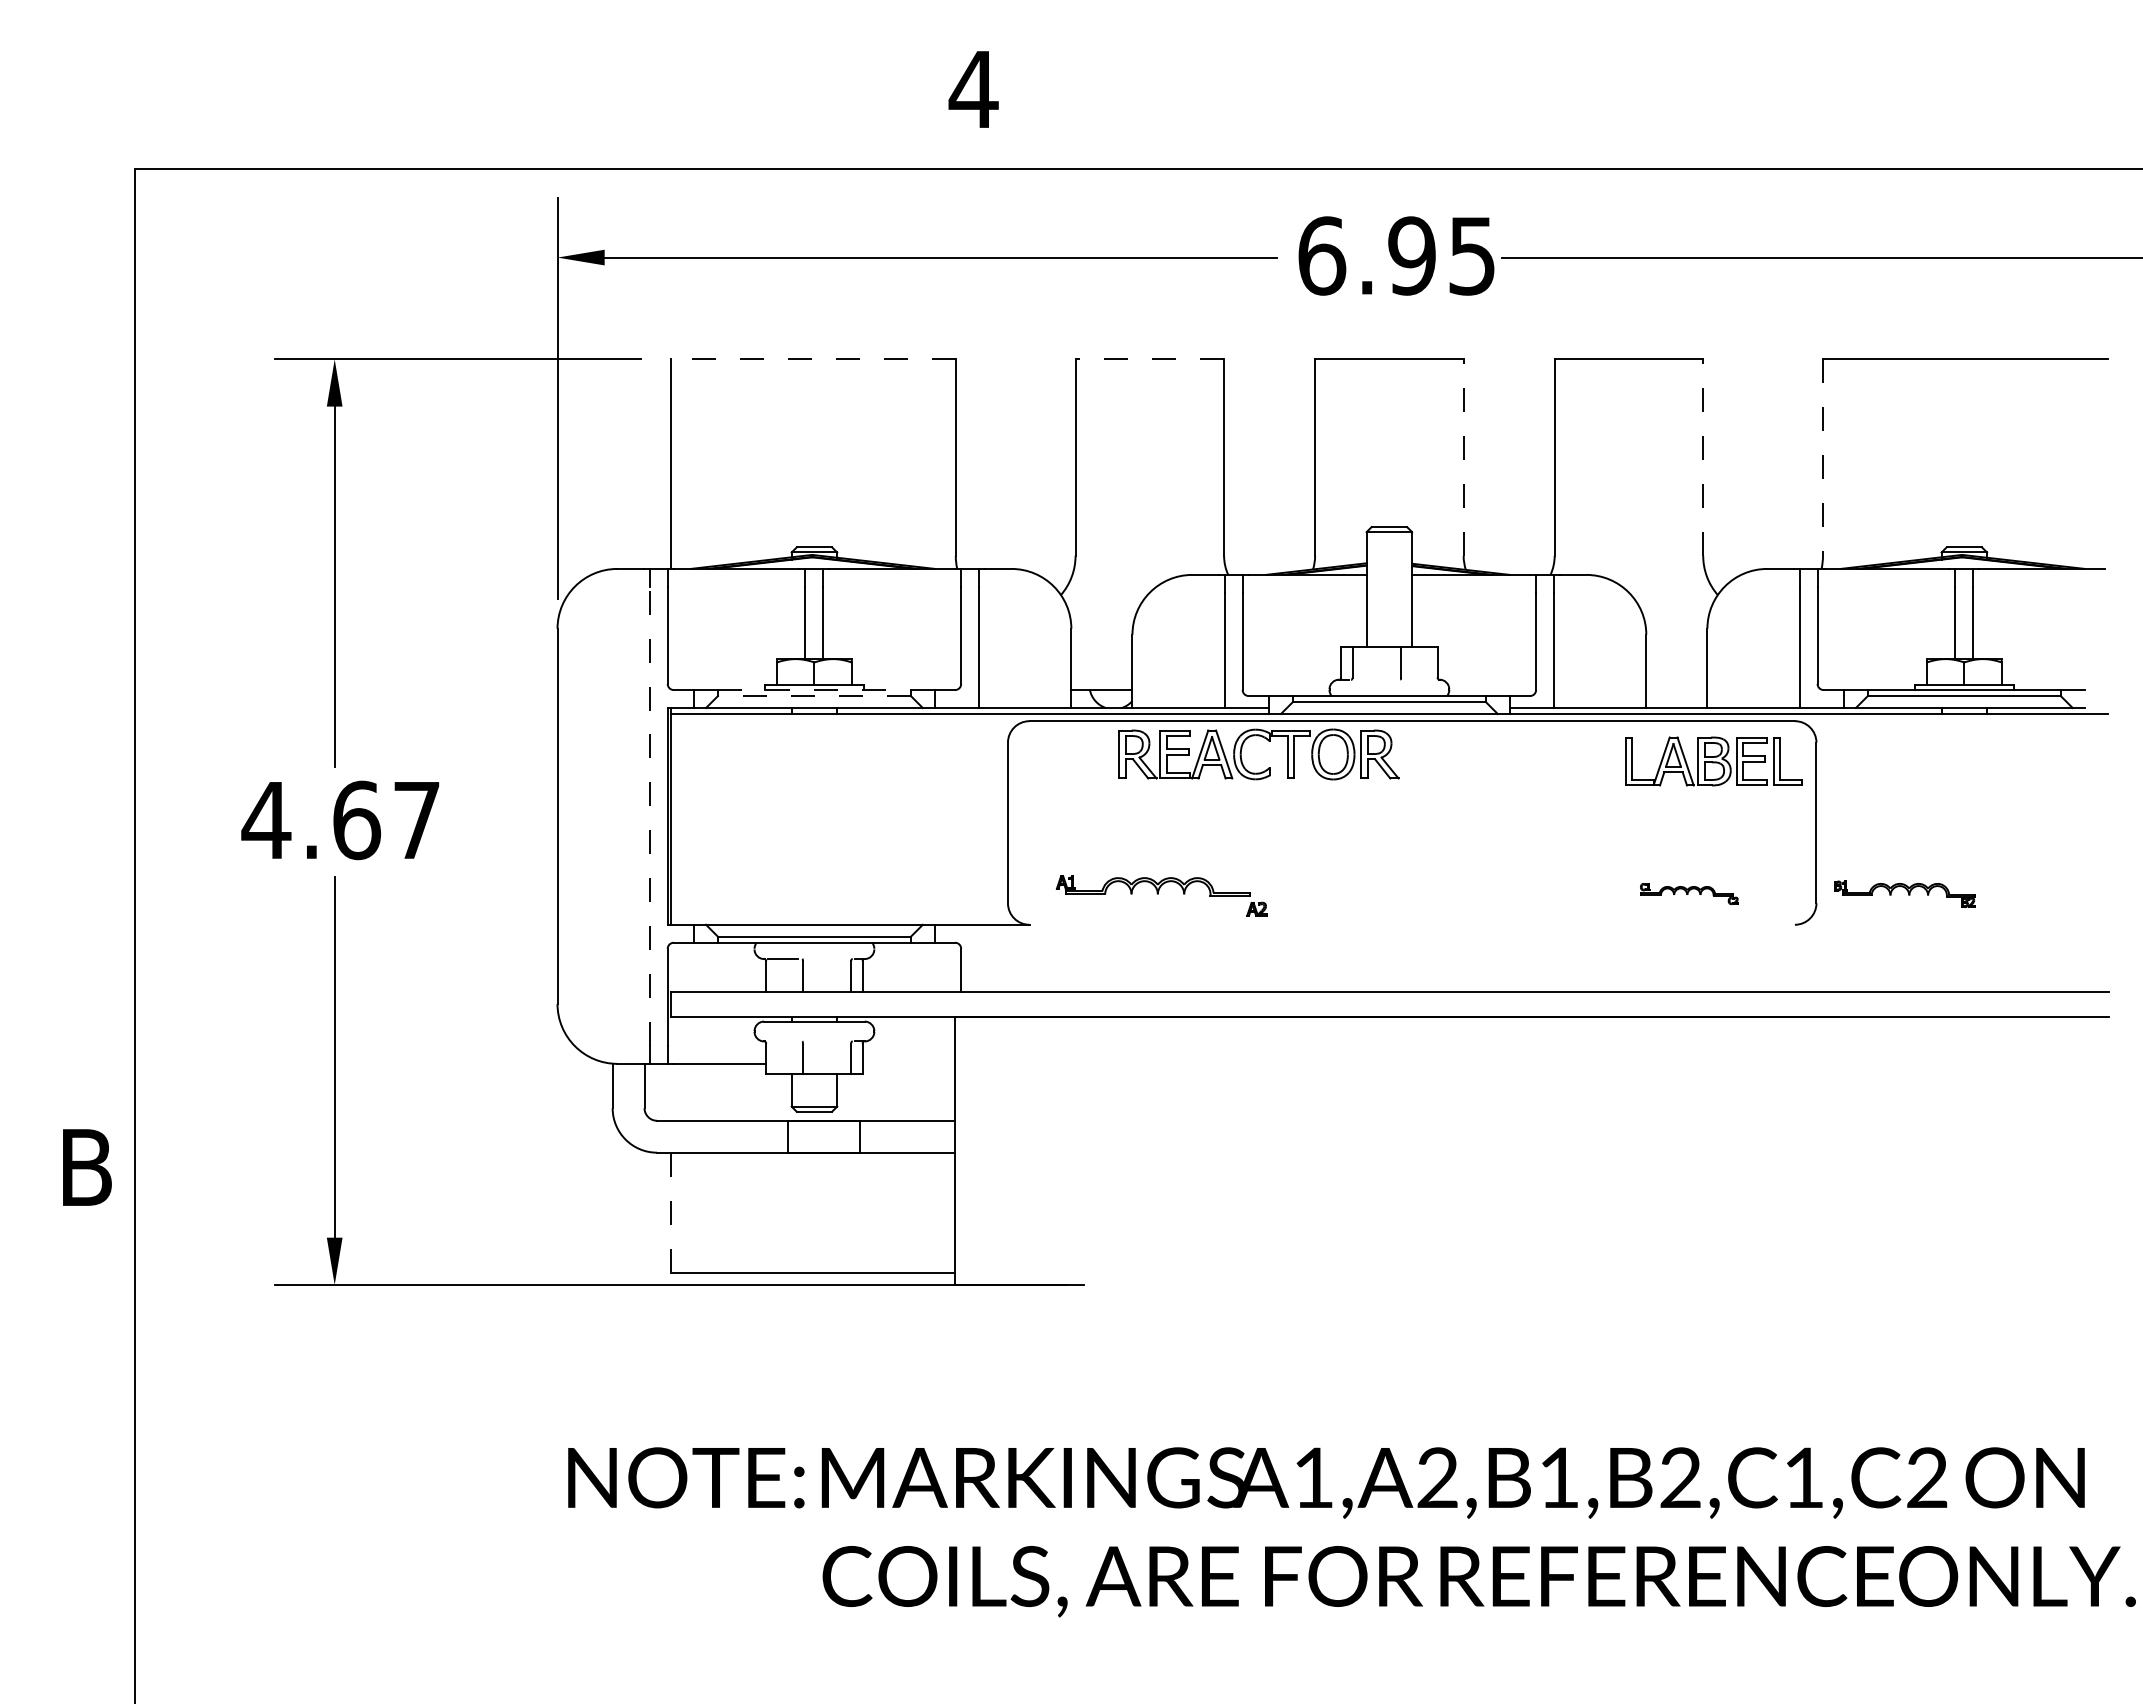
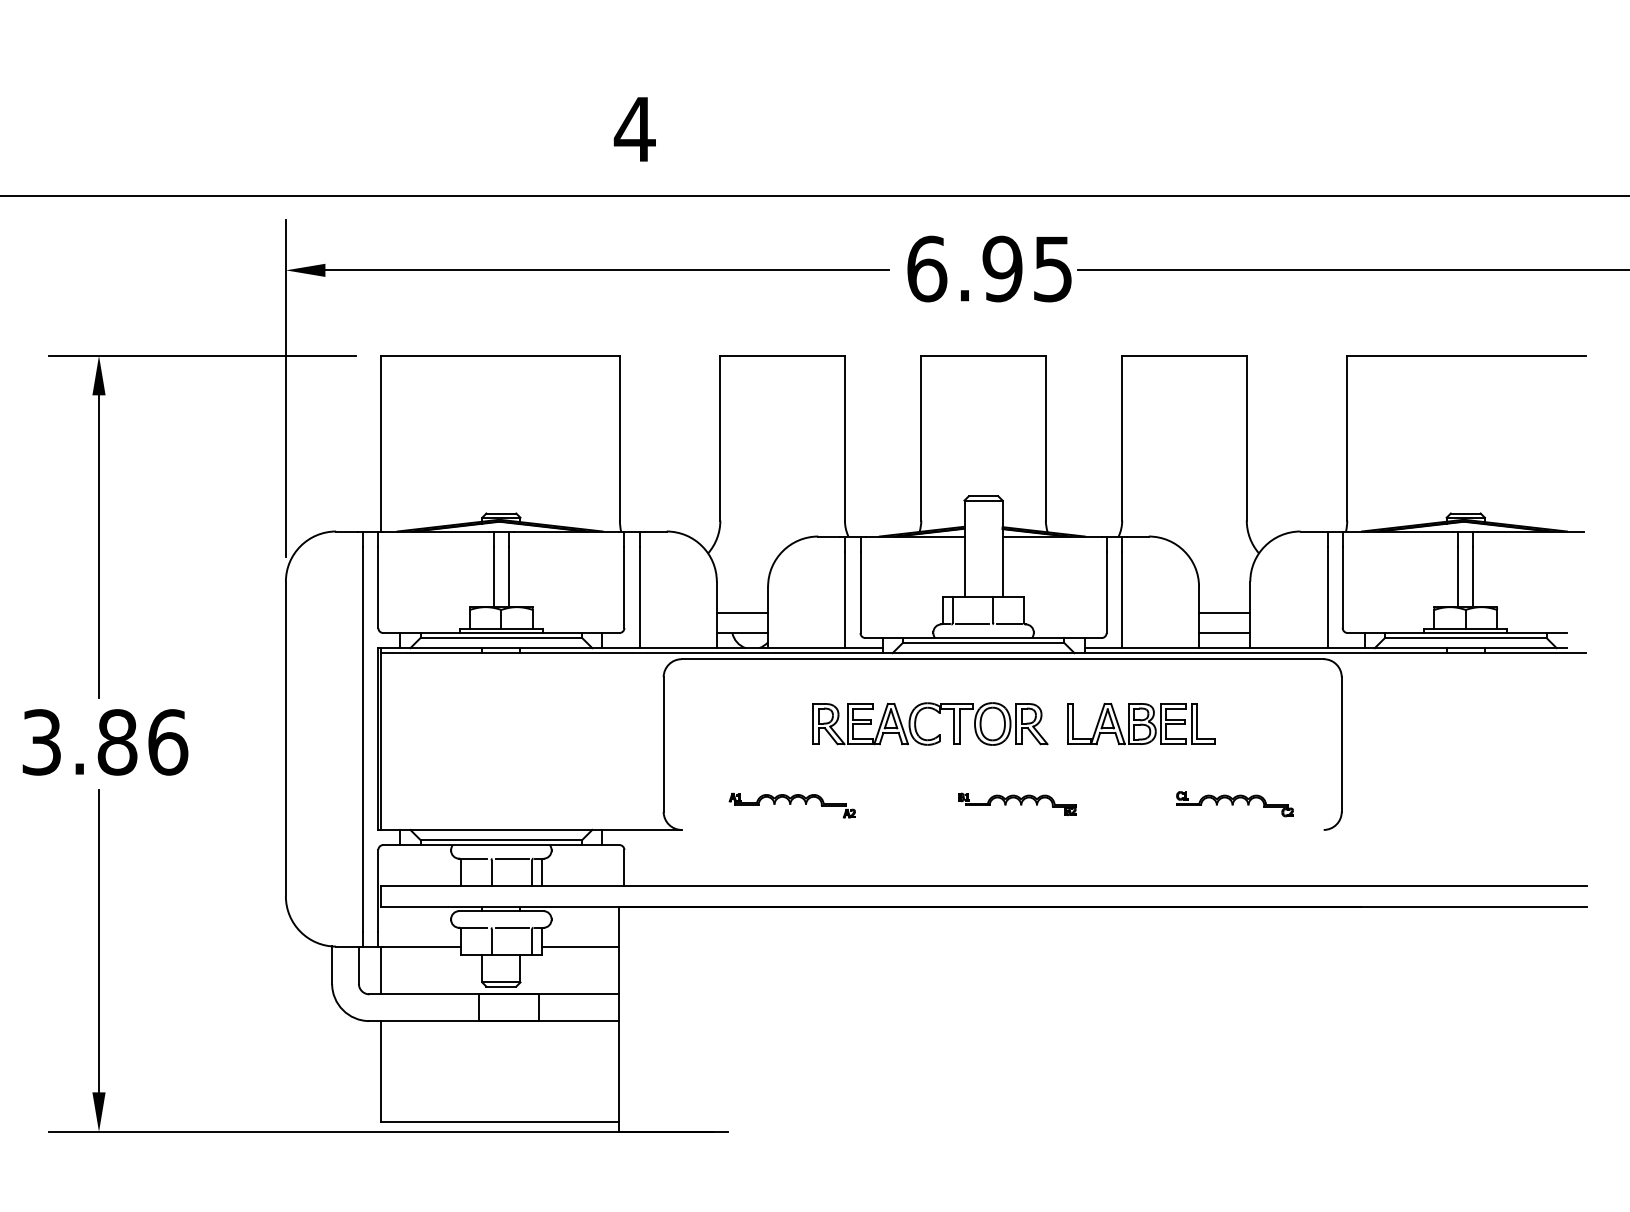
line: (813, 359) -> (500, 355), dashed -> solid
line: (1149, 359) -> (782, 355), dashed -> solid
line: (1463, 457) -> (1045, 438), dashed -> solid
line: (1703, 457) -> (1247, 438), dashed -> solid
line: (1822, 458) -> (1346, 438), dashed -> solid
line: (1101, 666) -> (742, 613), added
line: (1676, 666) -> (1224, 613), added
line: (1375, 679) -> (971, 624), added
line: (1420, 679) -> (1009, 624), added
line: (814, 690) -> (501, 633), dashed -> solid
line: (1676, 690) -> (1224, 633), added
line: (813, 696) -> (500, 638), dashed -> solid
part: (1268, 741) -> (938, 713), moved
part: (1713, 761) -> (1141, 724), moved
line: (649, 815) -> (363, 738), dashed -> solid
text: (341, 820) -> (104, 742), 4.67 -> 3.86
part: (1689, 893) -> (1235, 803), size x1.43
part: (1904, 893) -> (1017, 803), moved
part: (1161, 895) -> (792, 805), size x0.71
line: (827, 959) -> (512, 859), added
line: (782, 1041) -> (474, 927), added
line: (827, 1041) -> (512, 927), added
line: (908, 1063) -> (580, 946), added
line: (670, 1091) -> (380, 969), added
line: (670, 1213) -> (380, 1072), dashed -> solid

